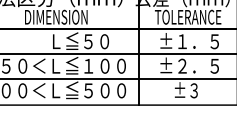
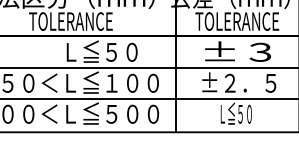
text: (56, 16) -> (71, 20), DIMENSION -> TOLERANCE
text: (189, 41) -> (239, 52), ±１．５ -> ±３
text: (186, 90) -> (235, 113), ±３ -> Ｌ≦５０

